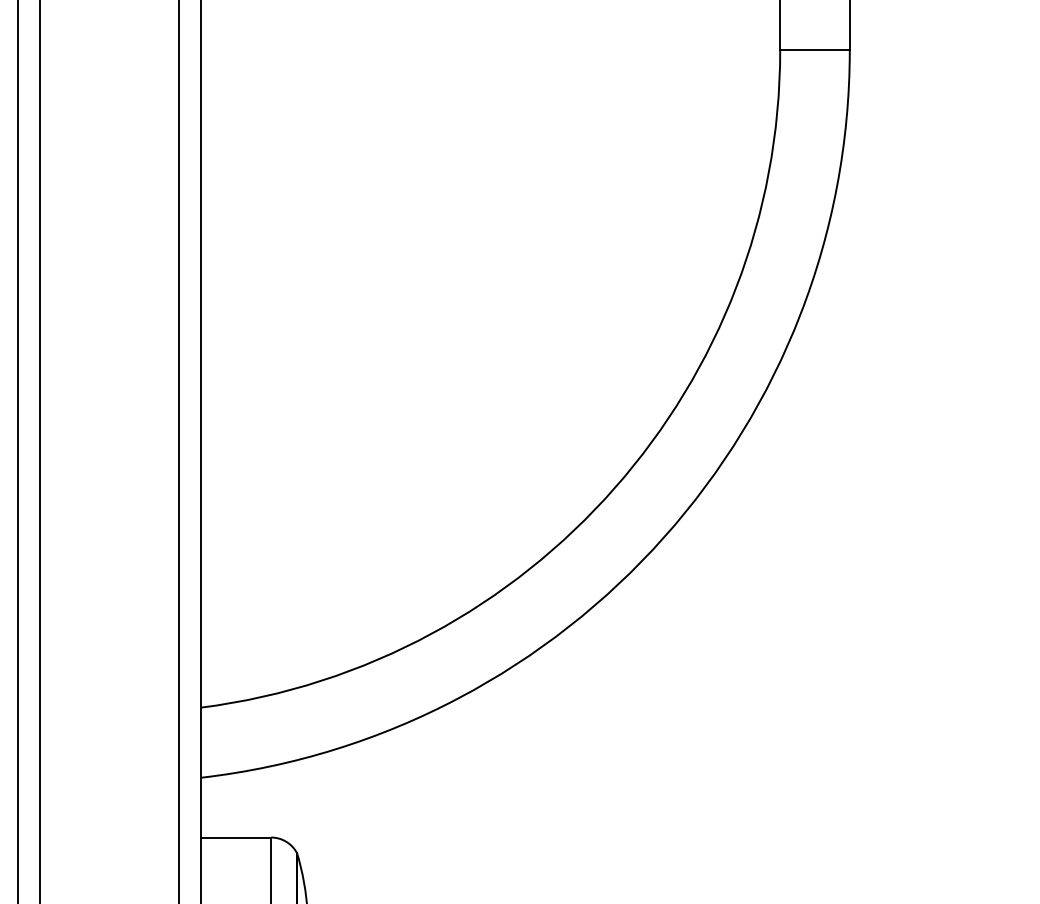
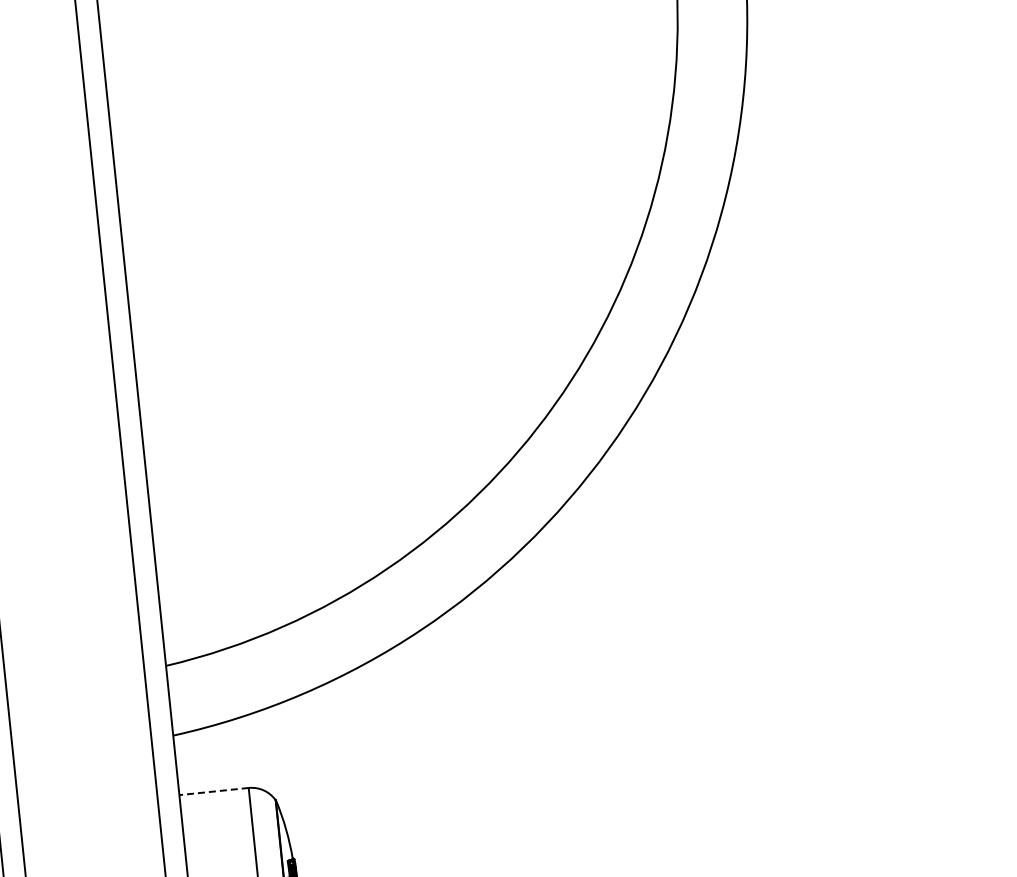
line: (236, 837) -> (214, 791), solid -> dashed

